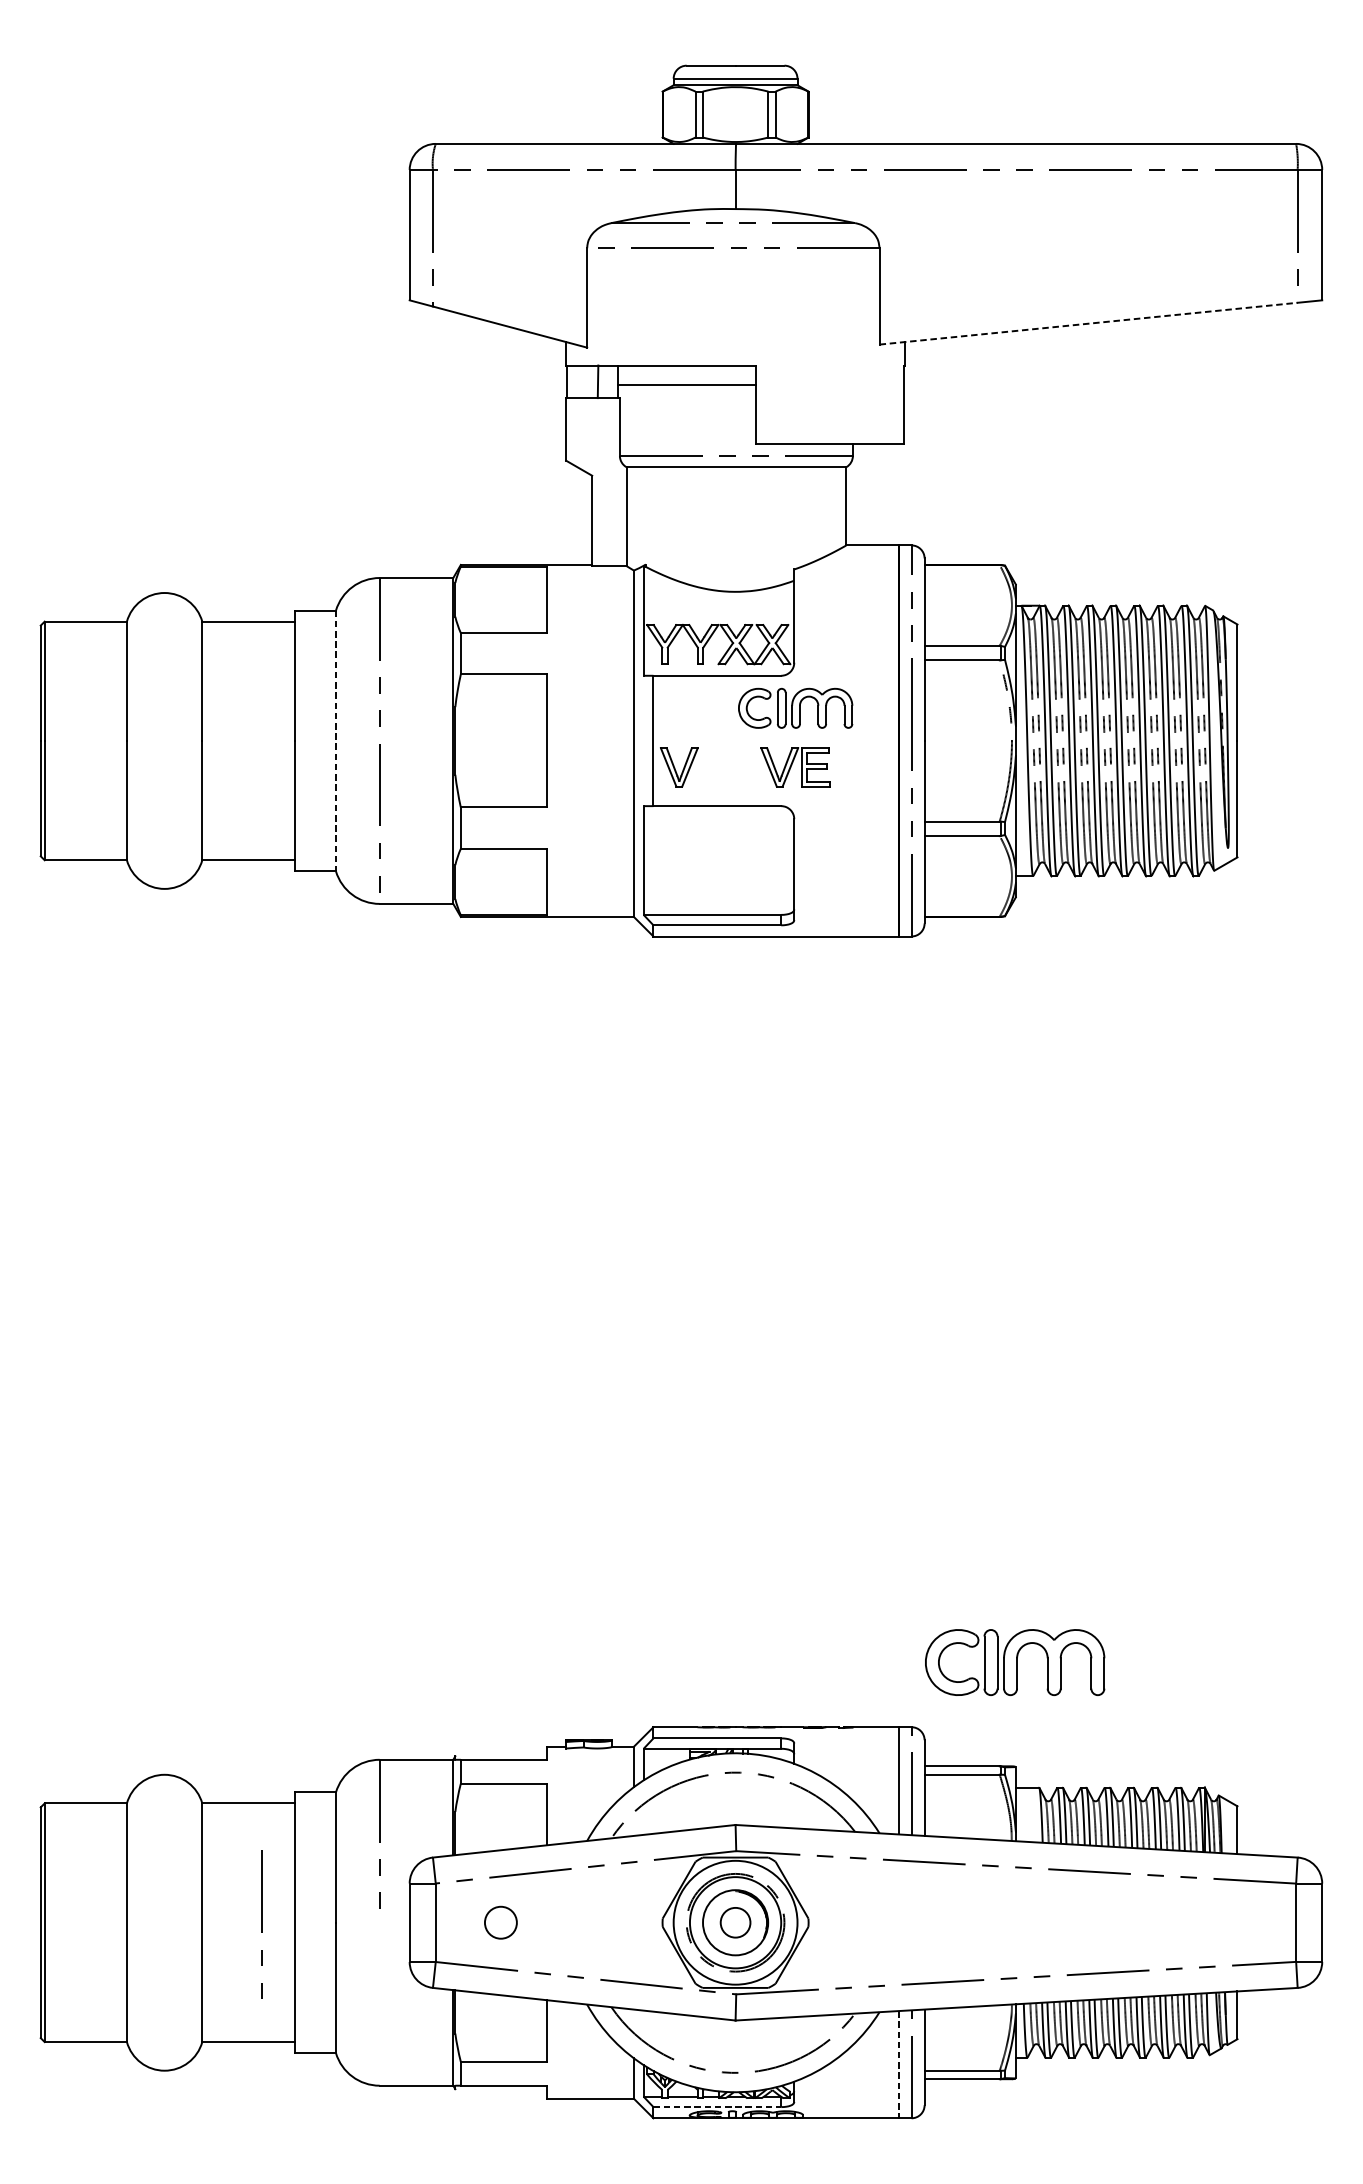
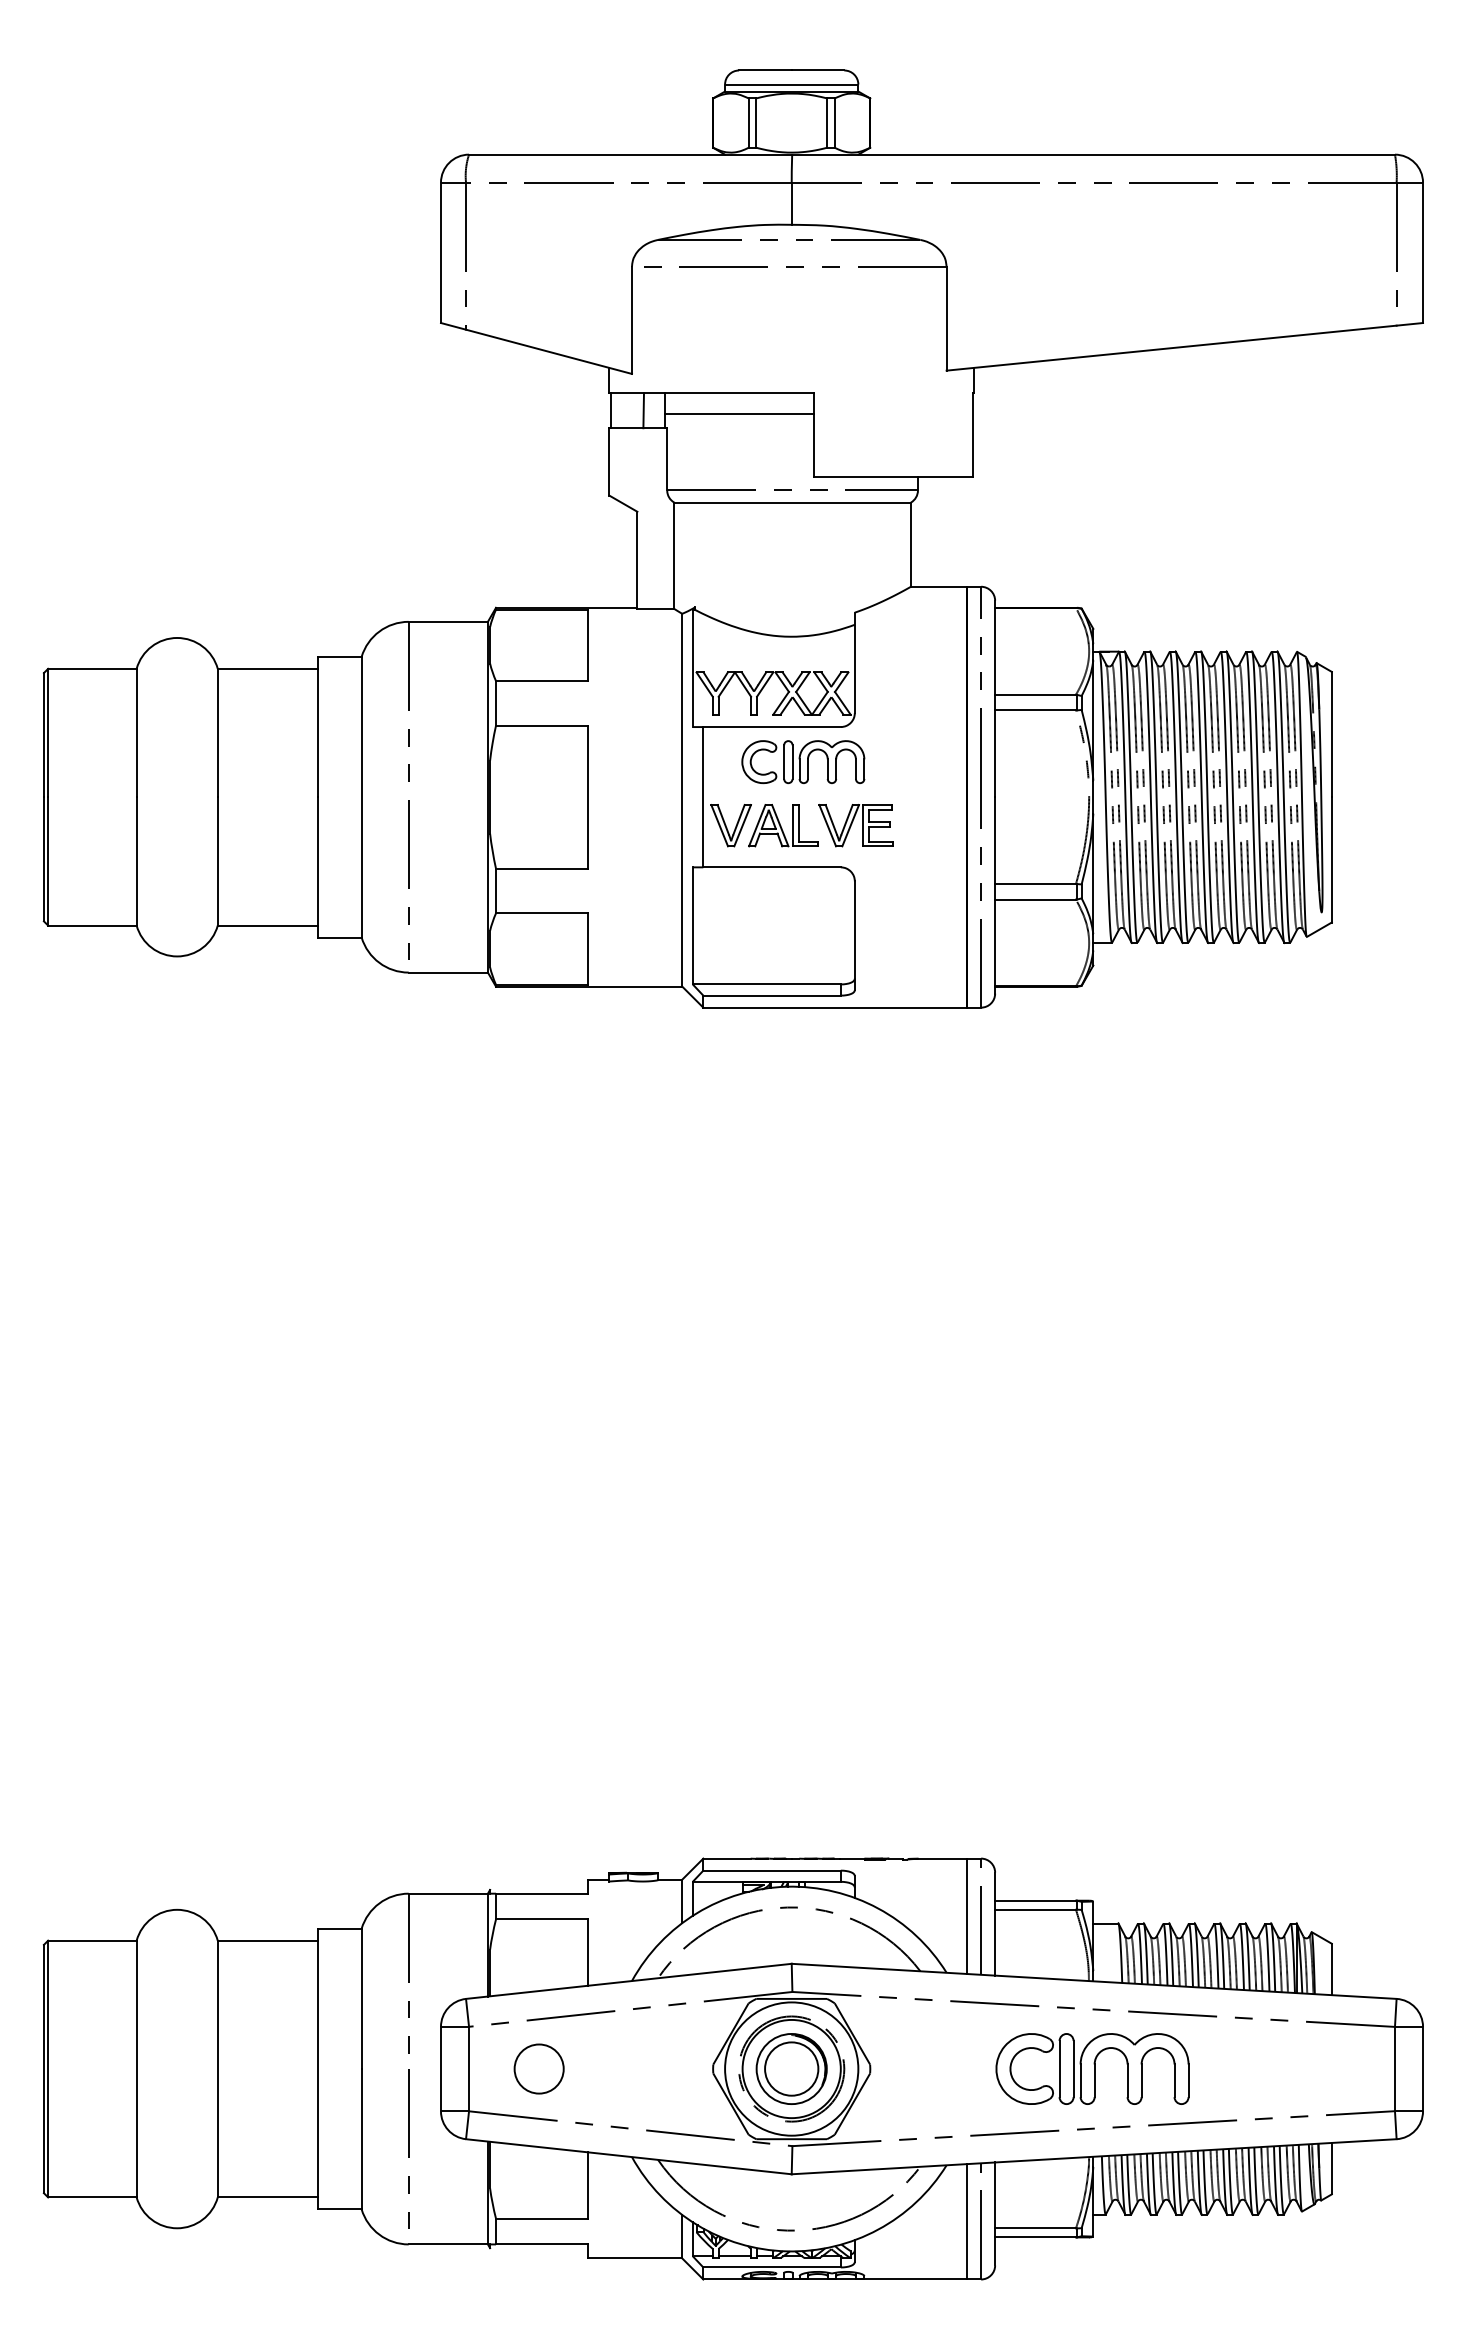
line: (1089, 324) -> (1172, 348), dashed -> solid
part: (795, 708) -> (803, 762), moved
line: (335, 741) -> (361, 797), dashed -> solid
part: (727, 767) -> (783, 825), added
part: (1015, 1662) -> (1092, 2068), moved
circle: (500, 1922) -> (538, 2068), size x1.43
circle: (735, 1922) -> (791, 2068), size x1.67
line: (261, 1924) -> (408, 2148), moved
line: (898, 2064) -> (967, 2221), dashed -> solid
line: (717, 2107) -> (772, 2267), dashed -> solid

